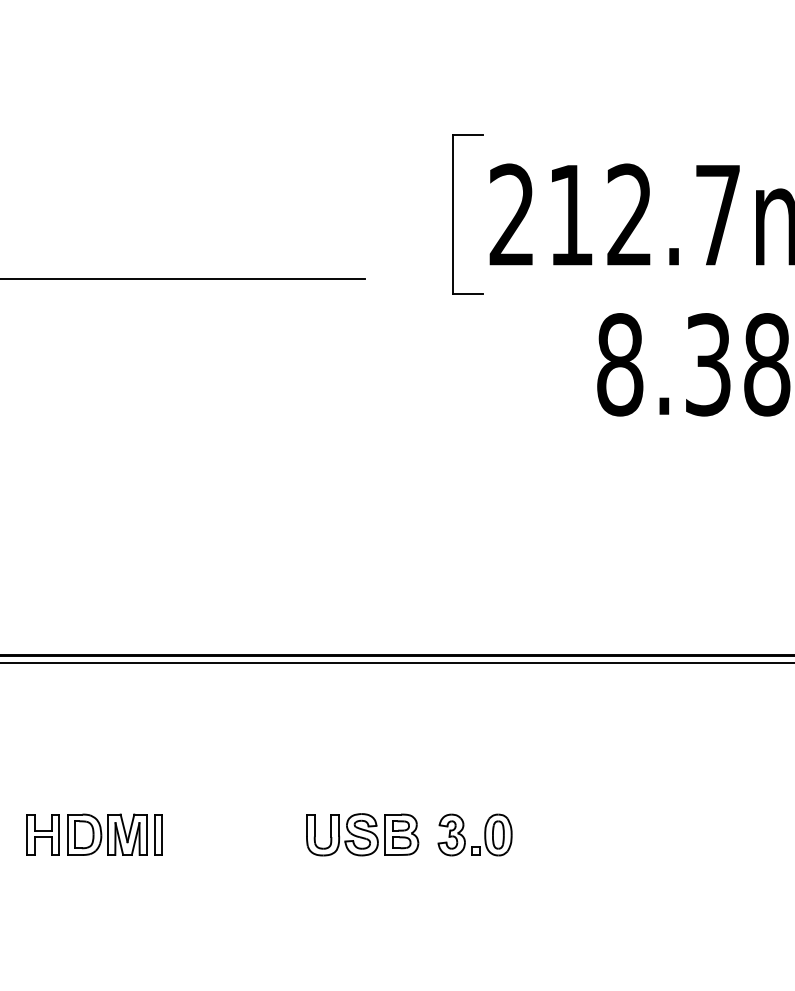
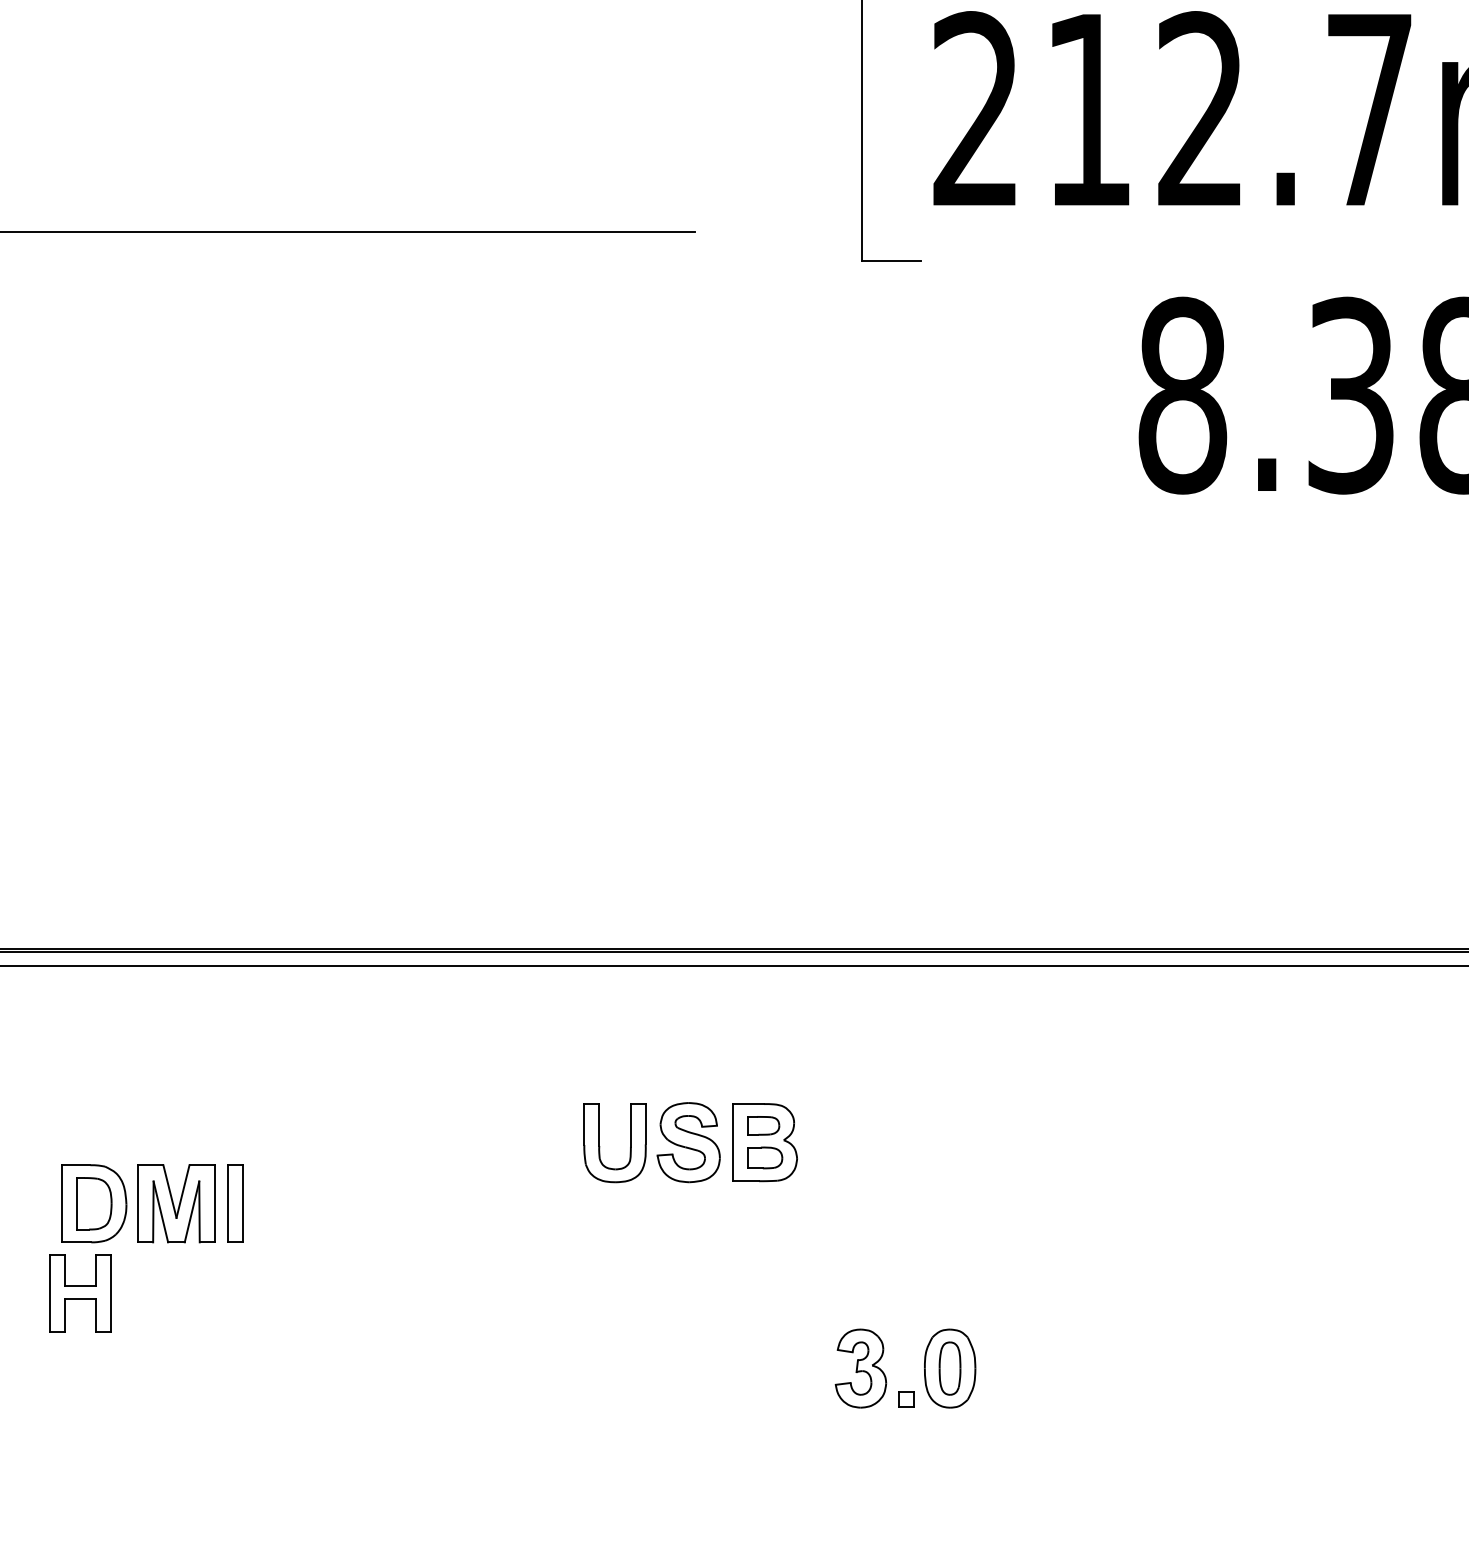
part: (114, 834) -> (151, 1203), moved
part: (362, 834) -> (690, 1142), moved
part: (465, 838) -> (887, 1375), moved

